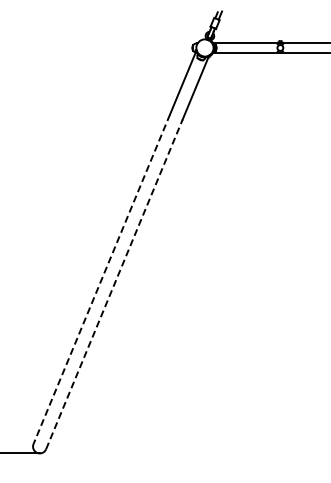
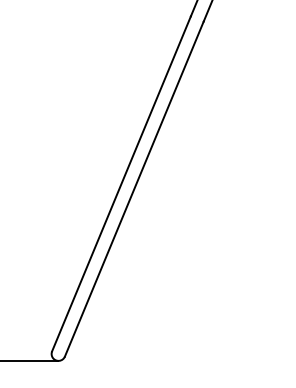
line: (101, 279) -> (121, 184), dashed -> solid
line: (114, 284) -> (134, 189), dashed -> solid

